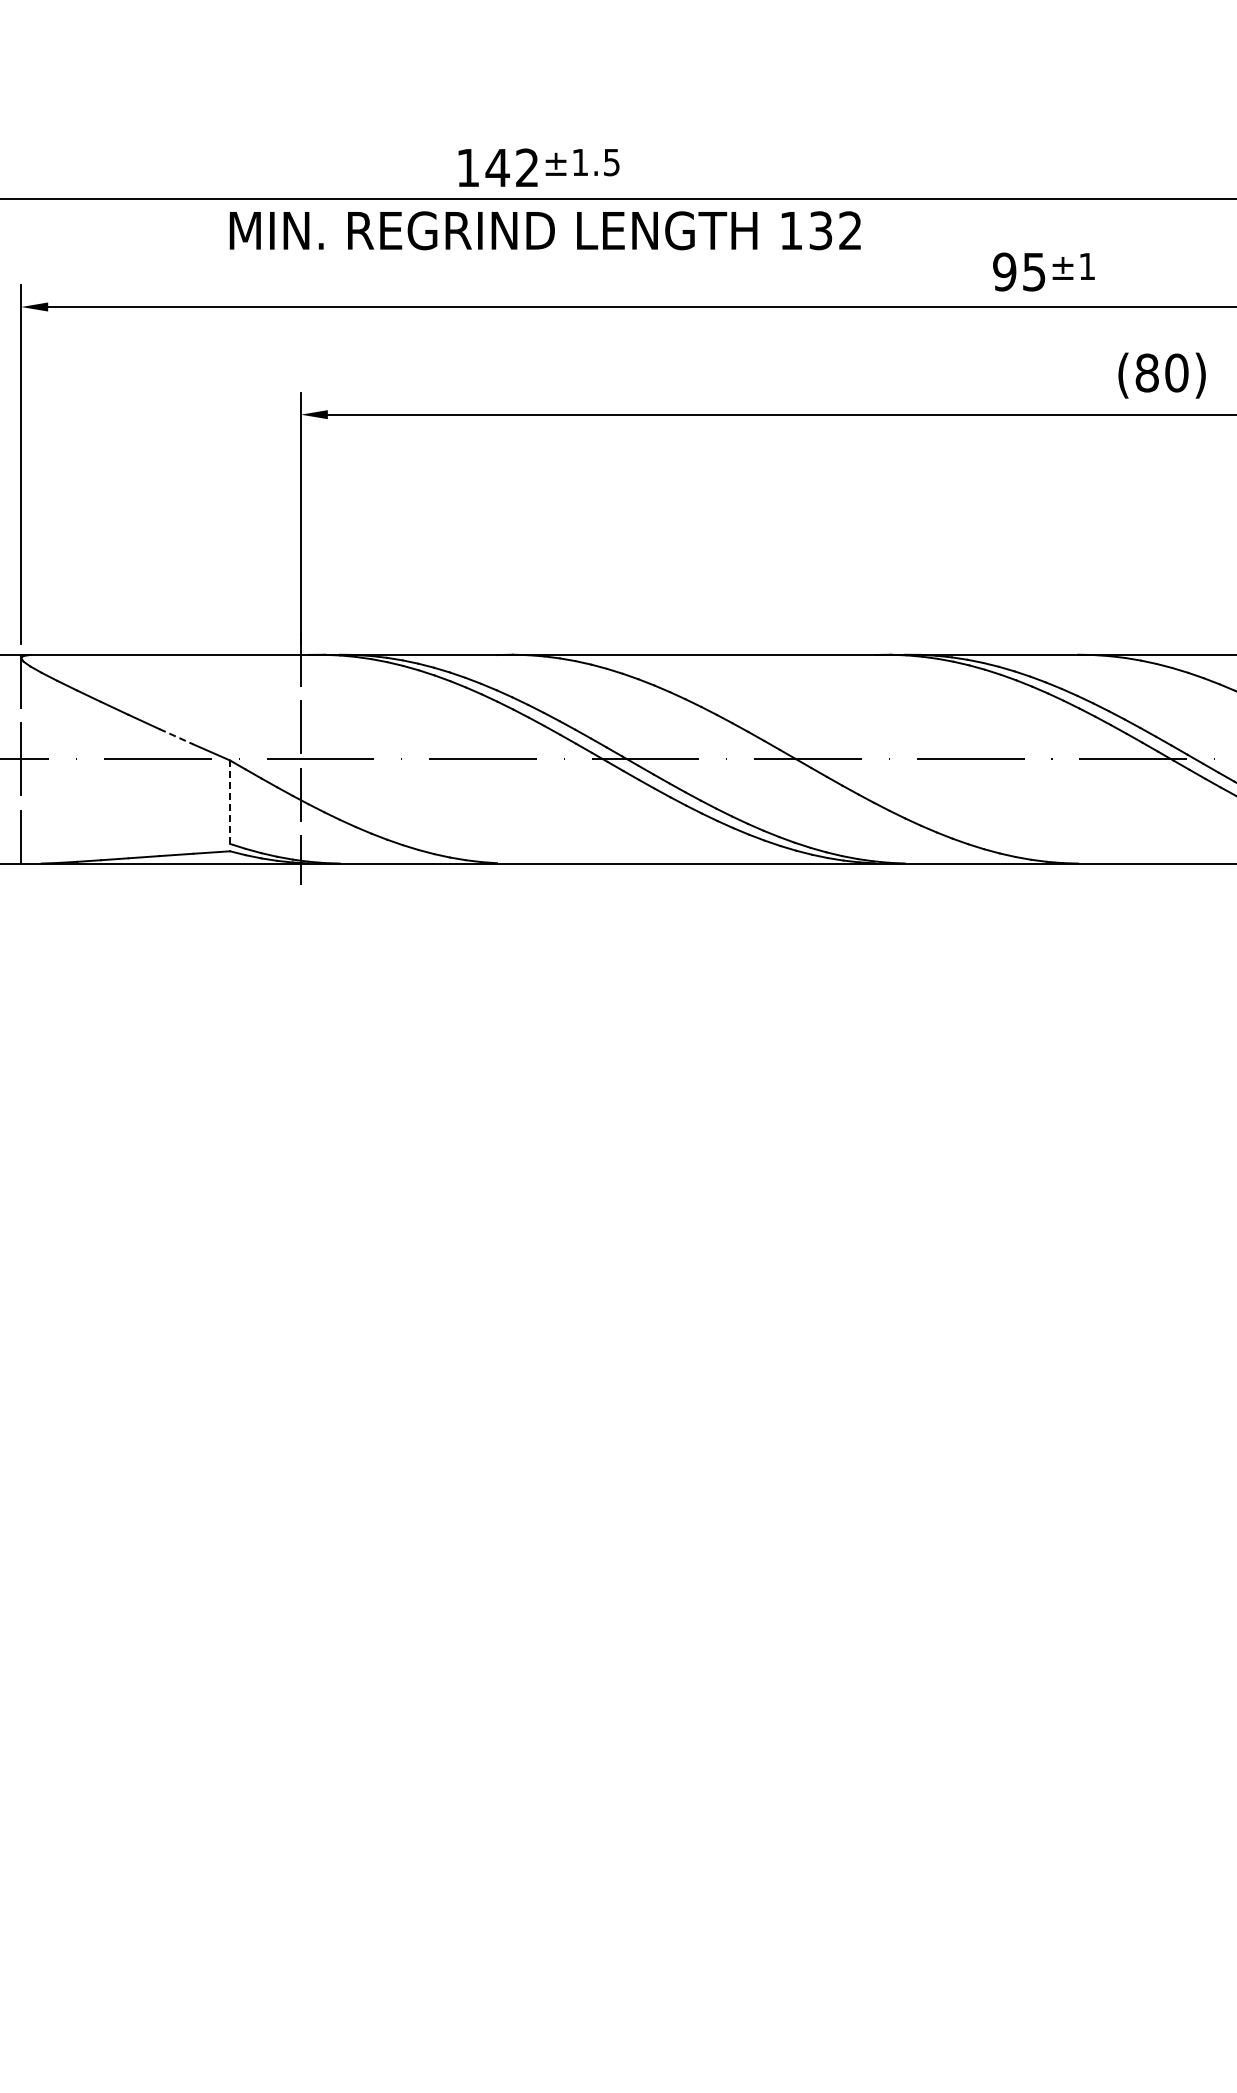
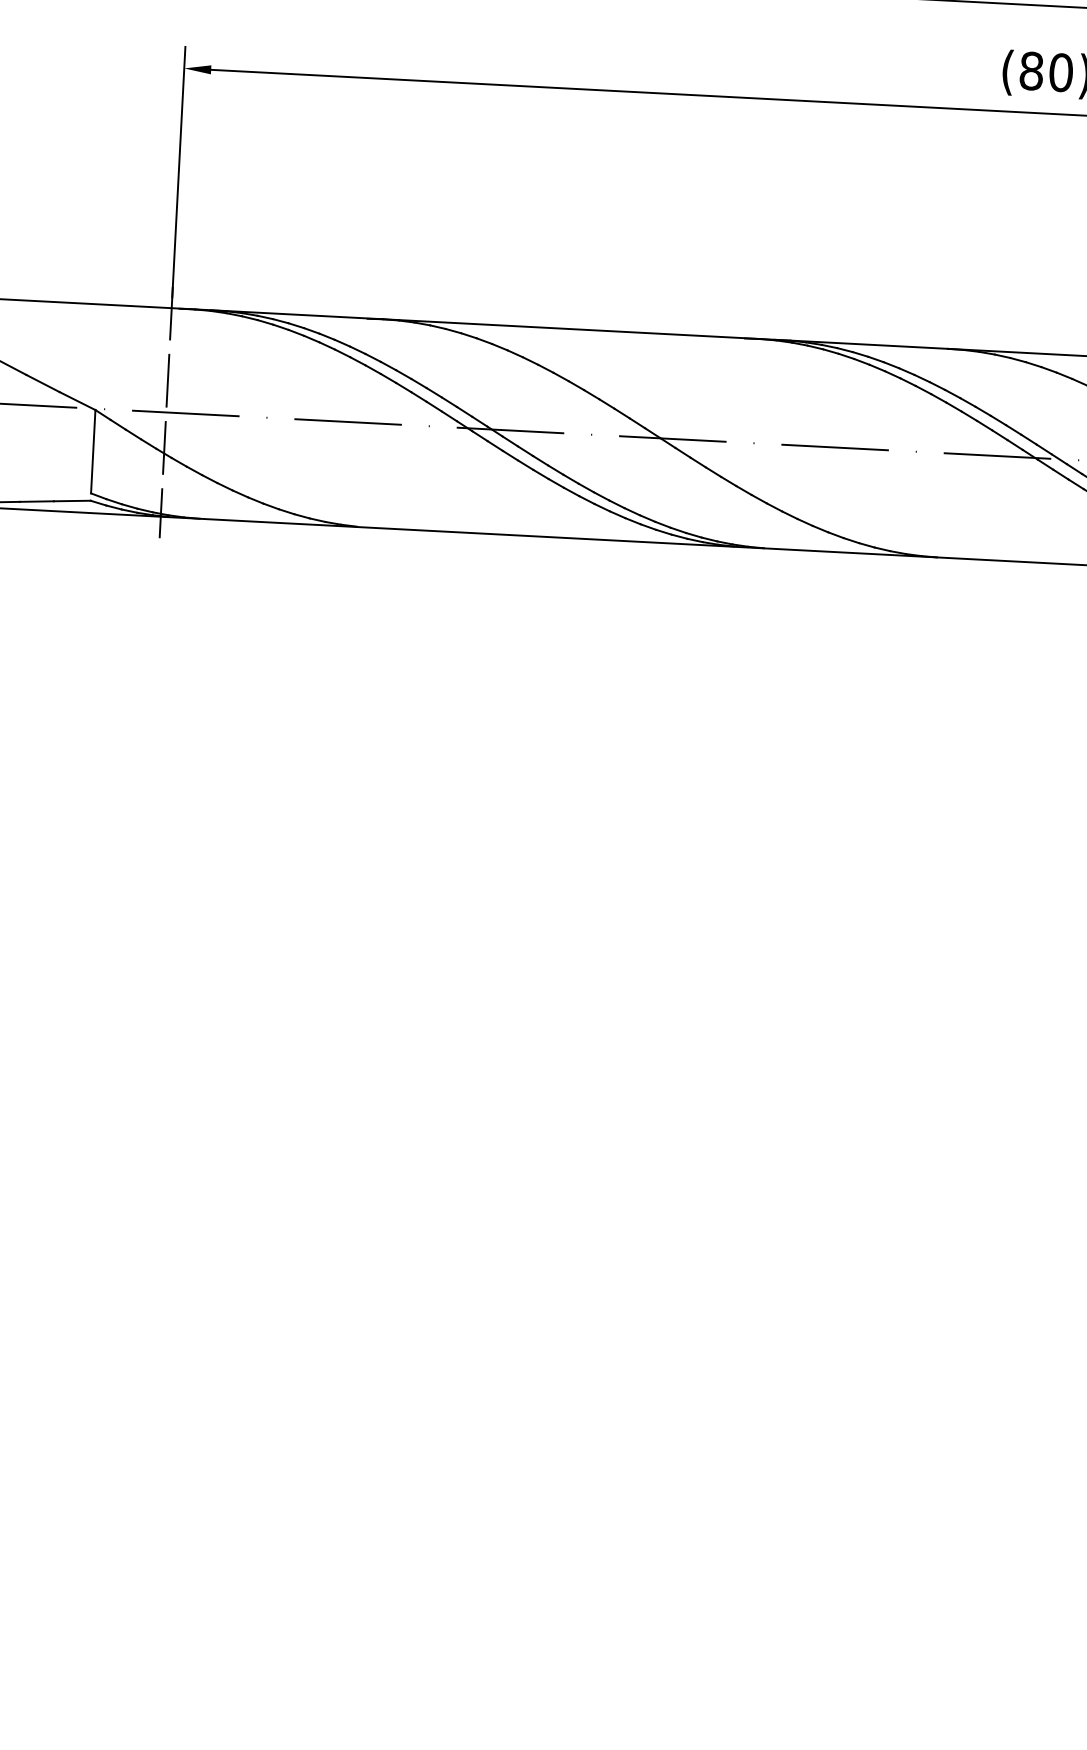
line: (176, 736) -> (43, 383), dashed -> solid
line: (230, 802) -> (93, 452), dashed -> solid

